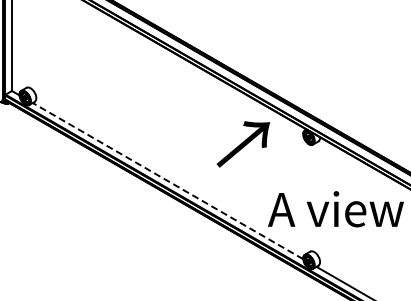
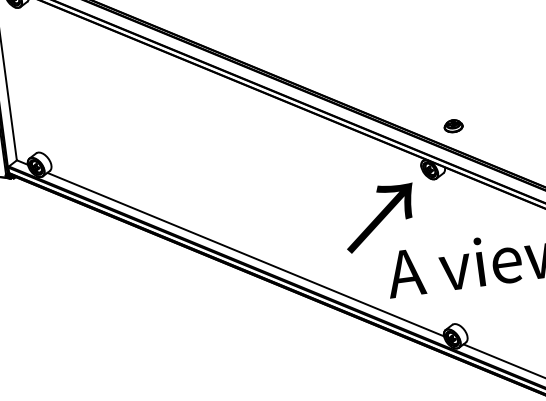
part: (329, 108) -> (452, 126), added
text: (243, 144) -> (380, 217), moved
line: (167, 180) -> (244, 253), dashed -> solid

